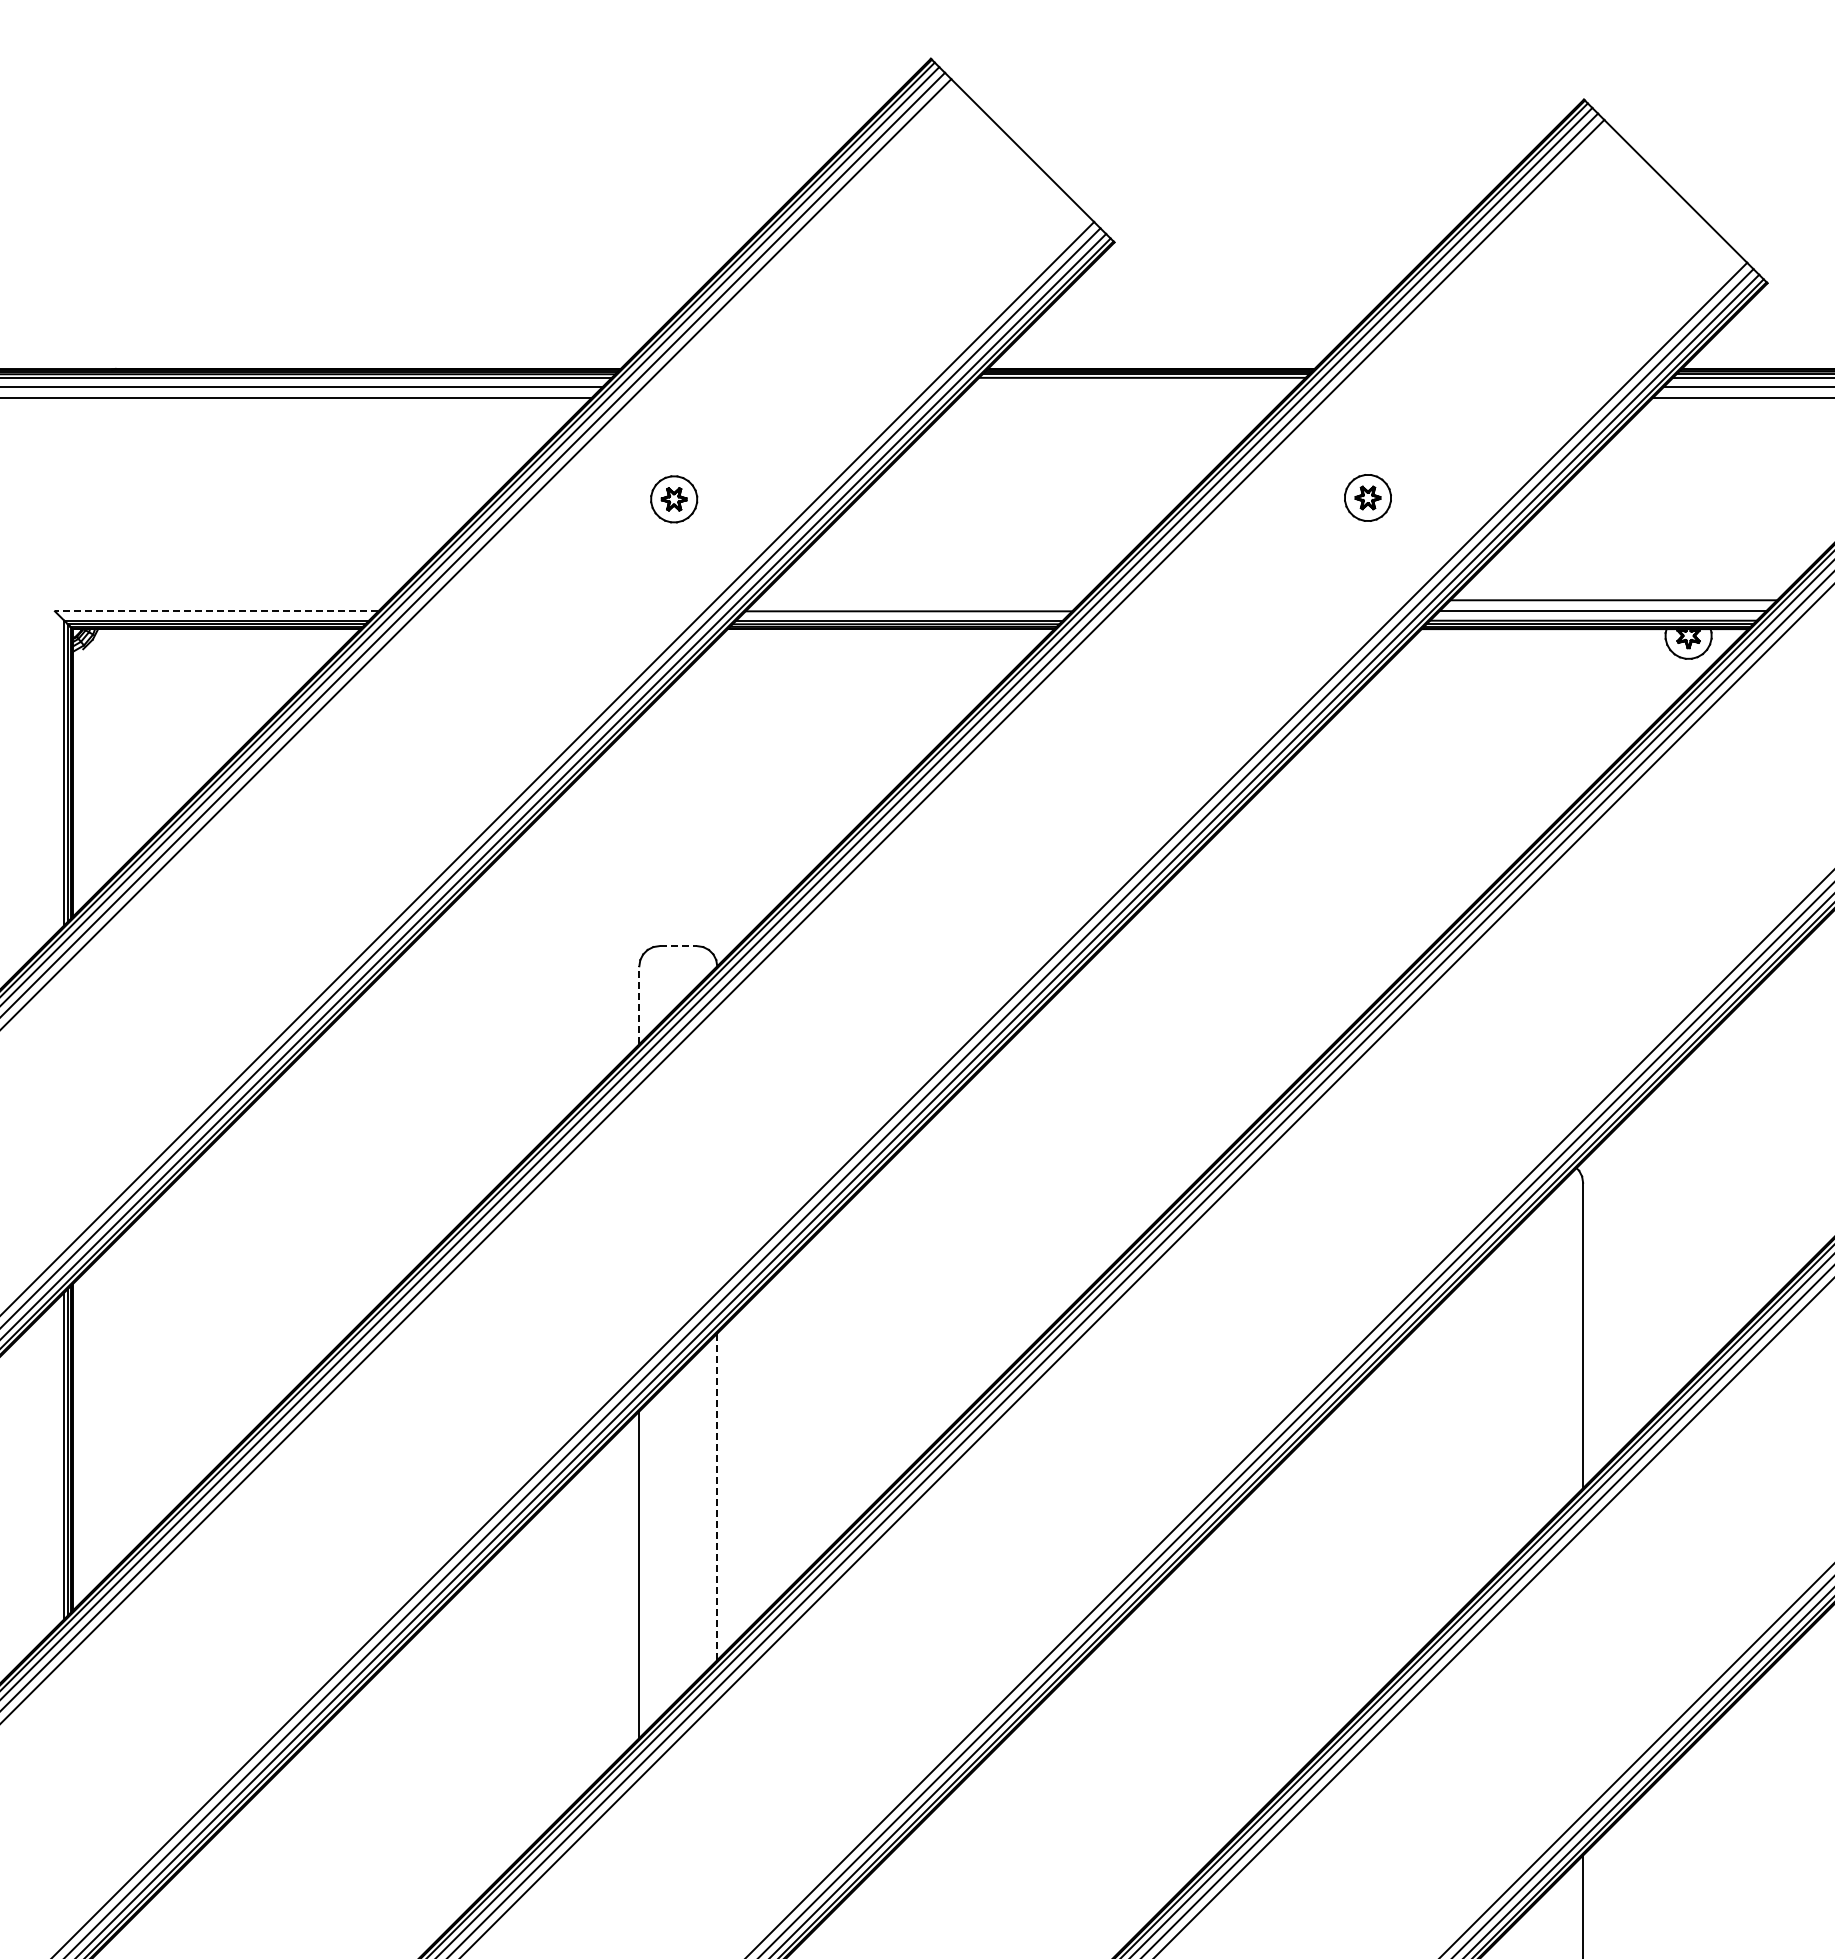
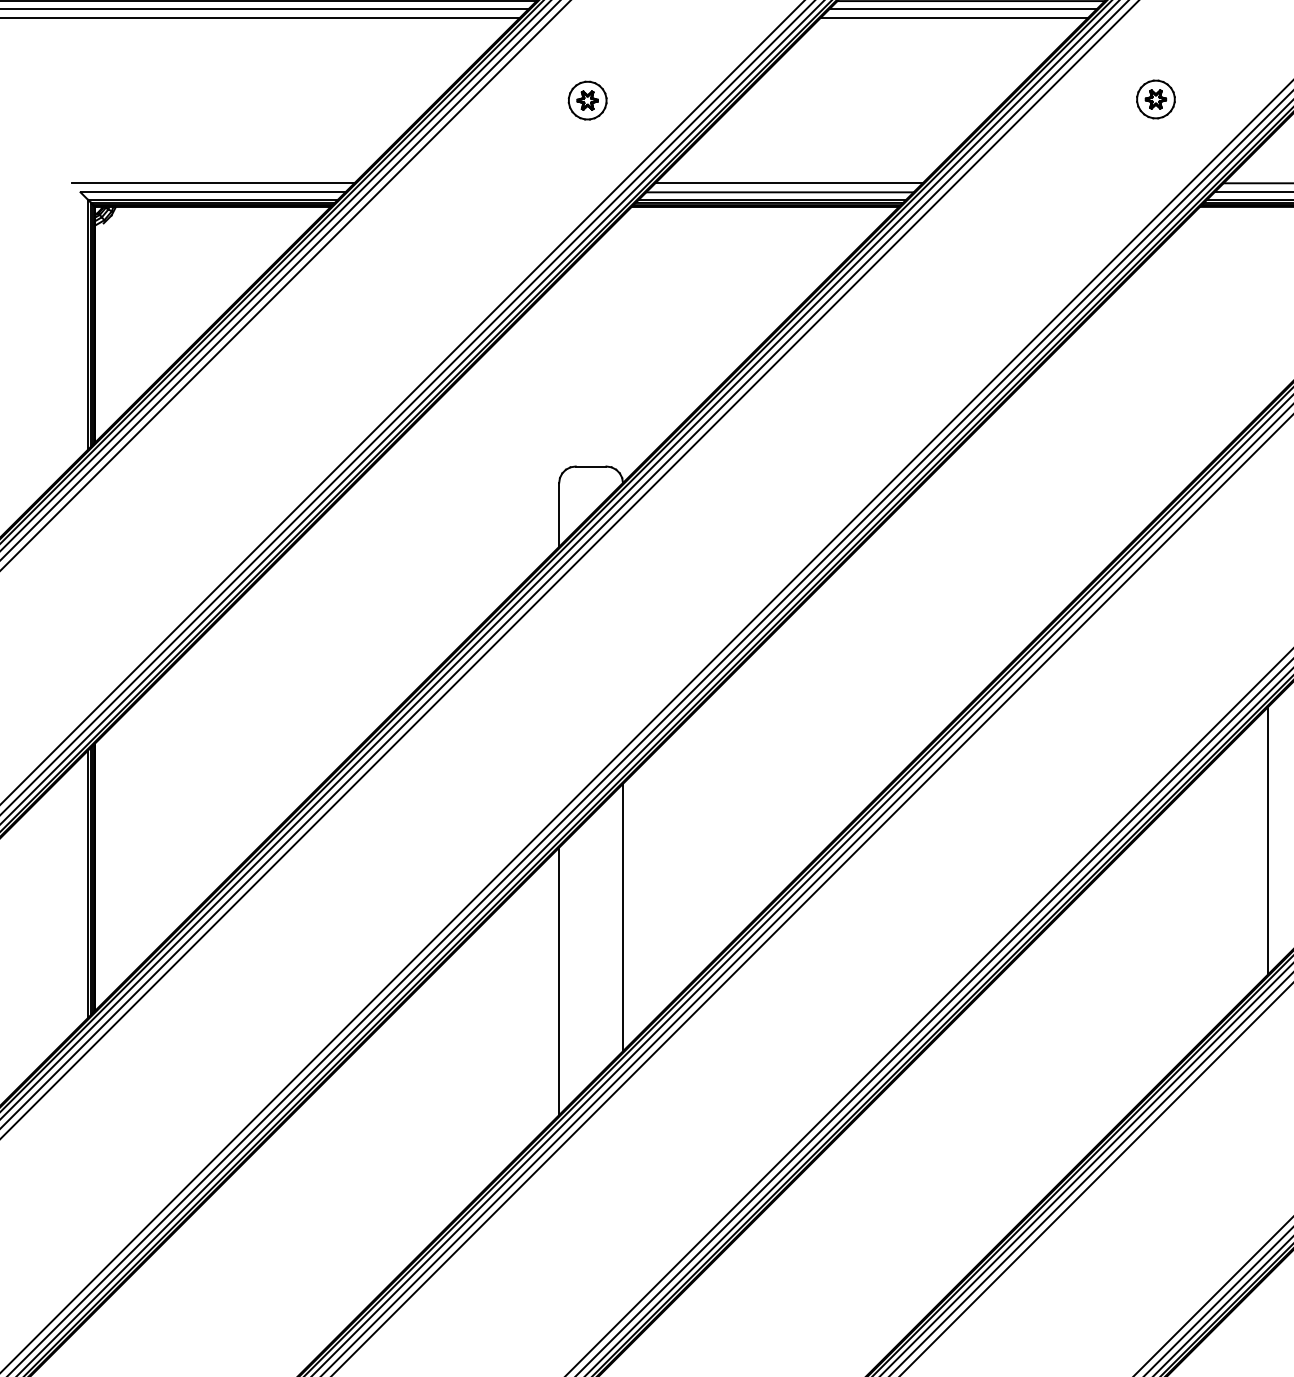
line: (1132, 387) -> (963, 9), added
line: (1121, 398) -> (954, 18), added
line: (216, 600) -> (212, 183), added
line: (919, 600) -> (788, 183), added
line: (216, 611) -> (212, 192), dashed -> solid
line: (678, 946) -> (591, 466), dashed -> solid
line: (639, 1005) -> (559, 515), dashed -> solid
line: (1505, 1402) -> (1268, 840), added
line: (717, 1497) -> (623, 918), dashed -> solid

